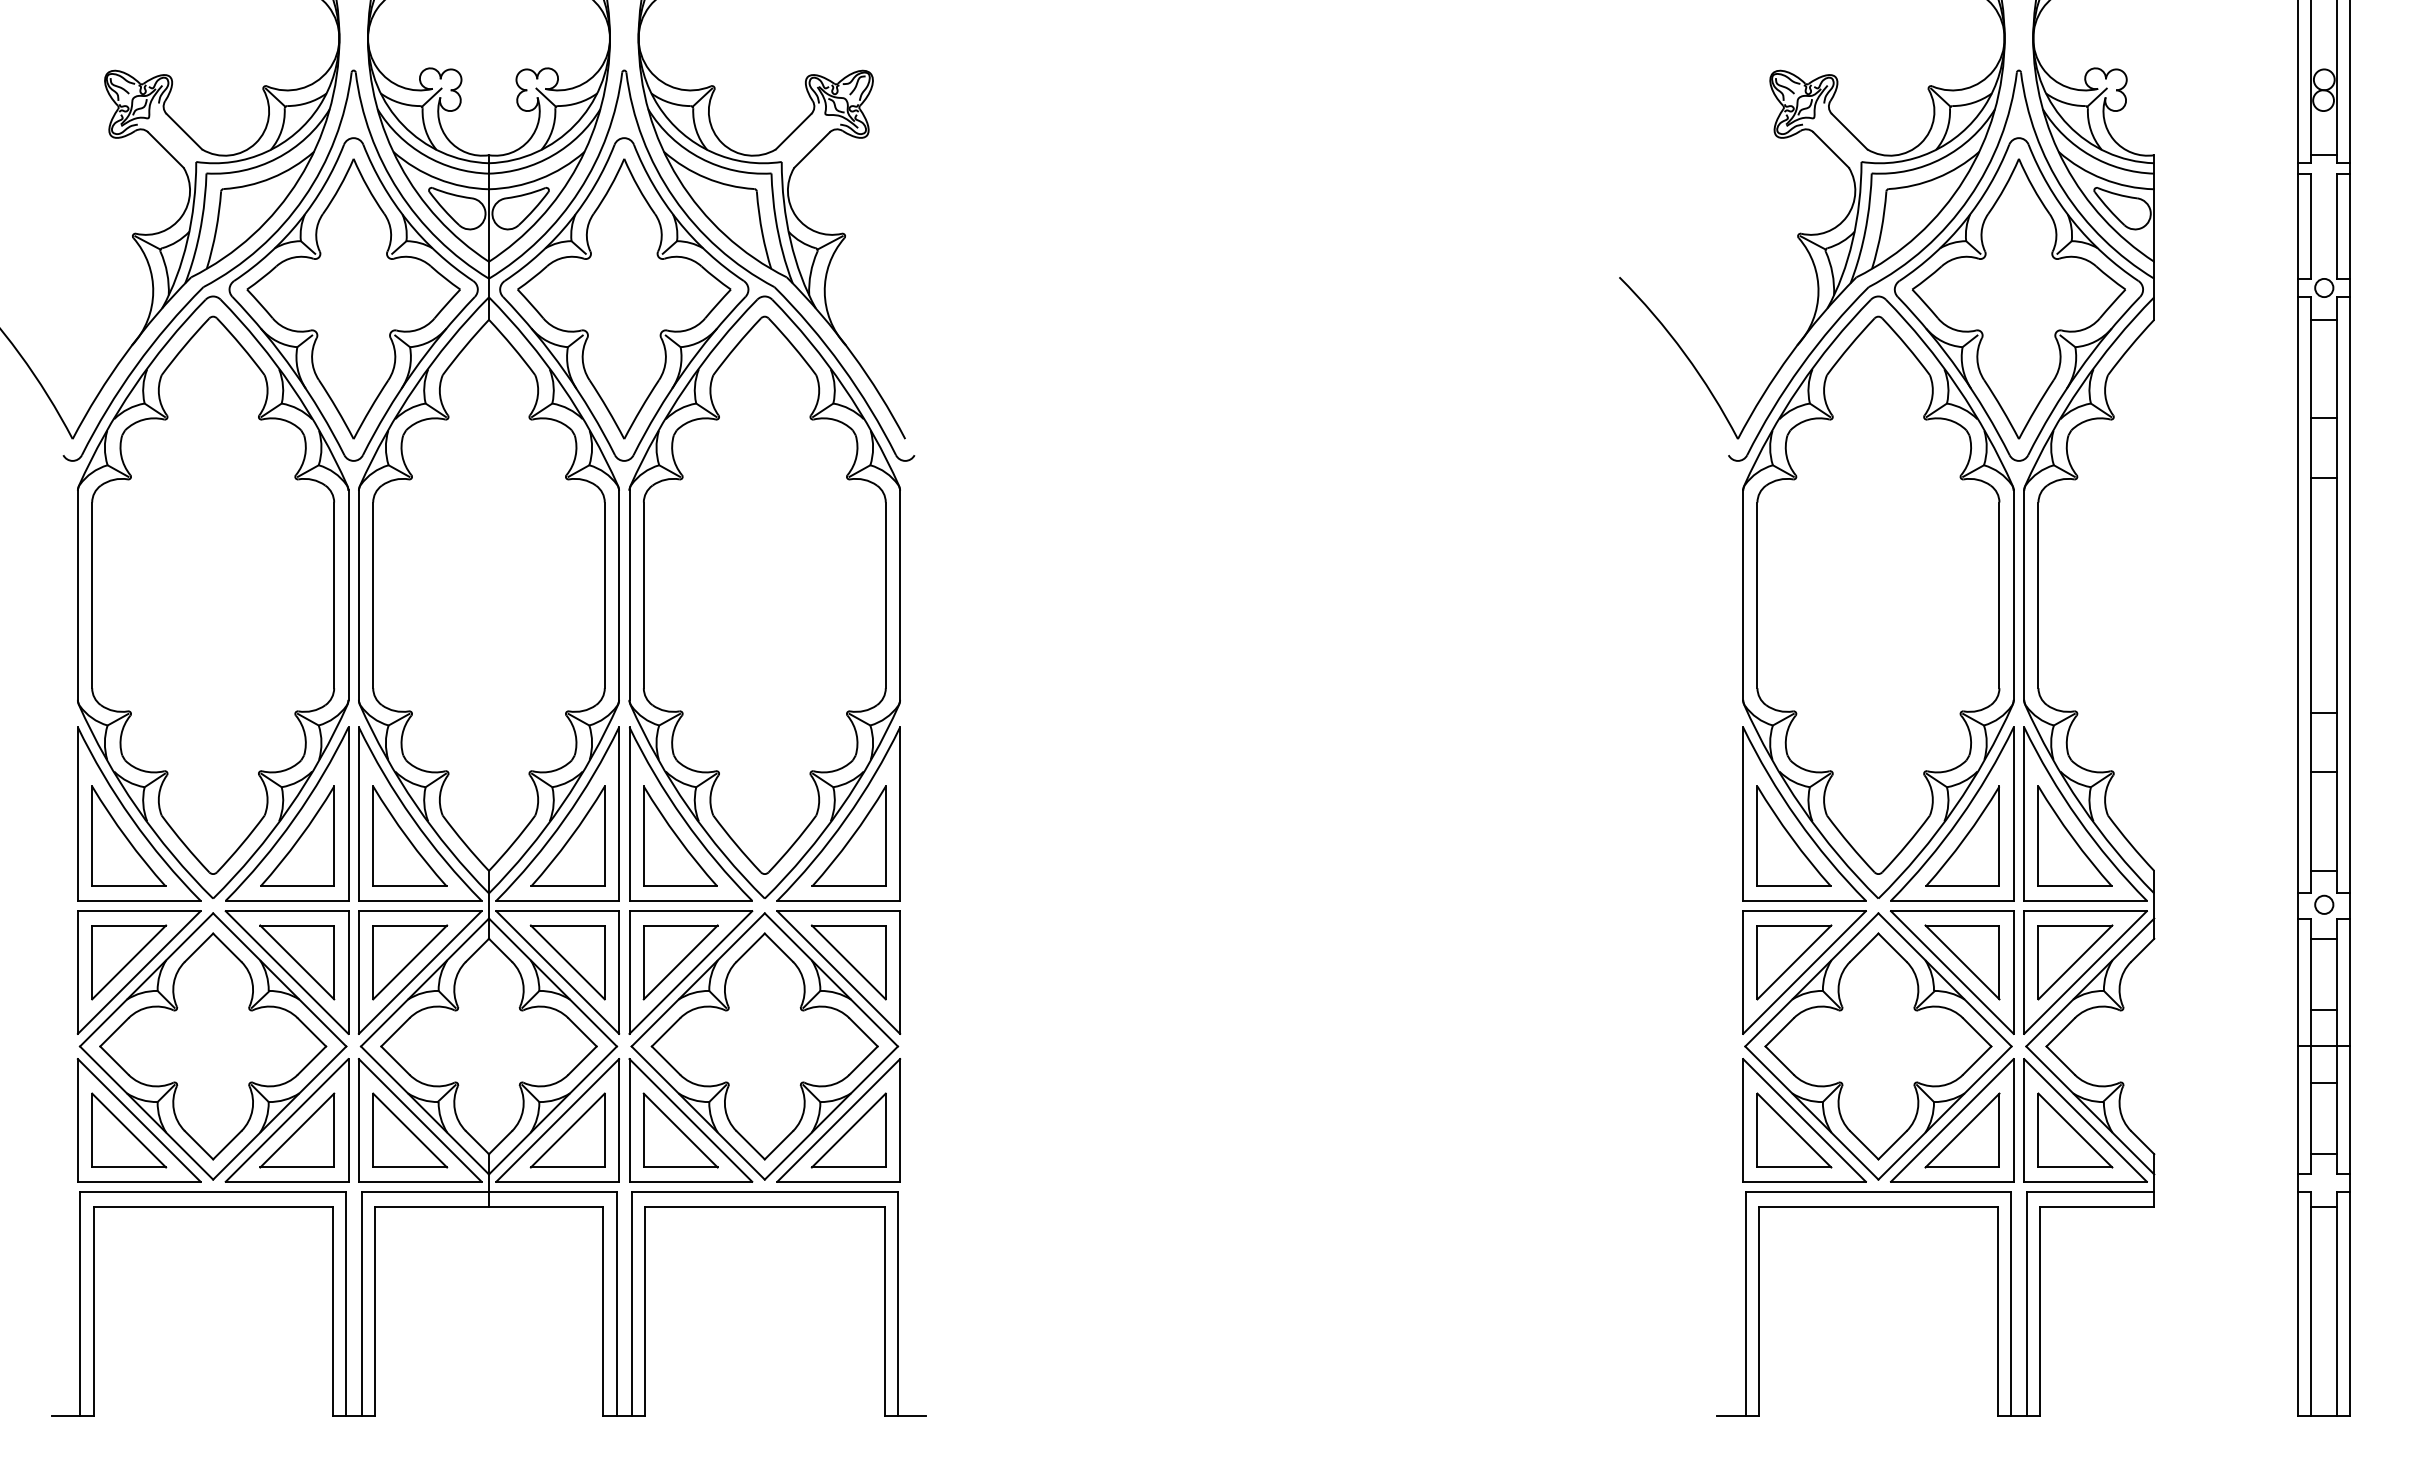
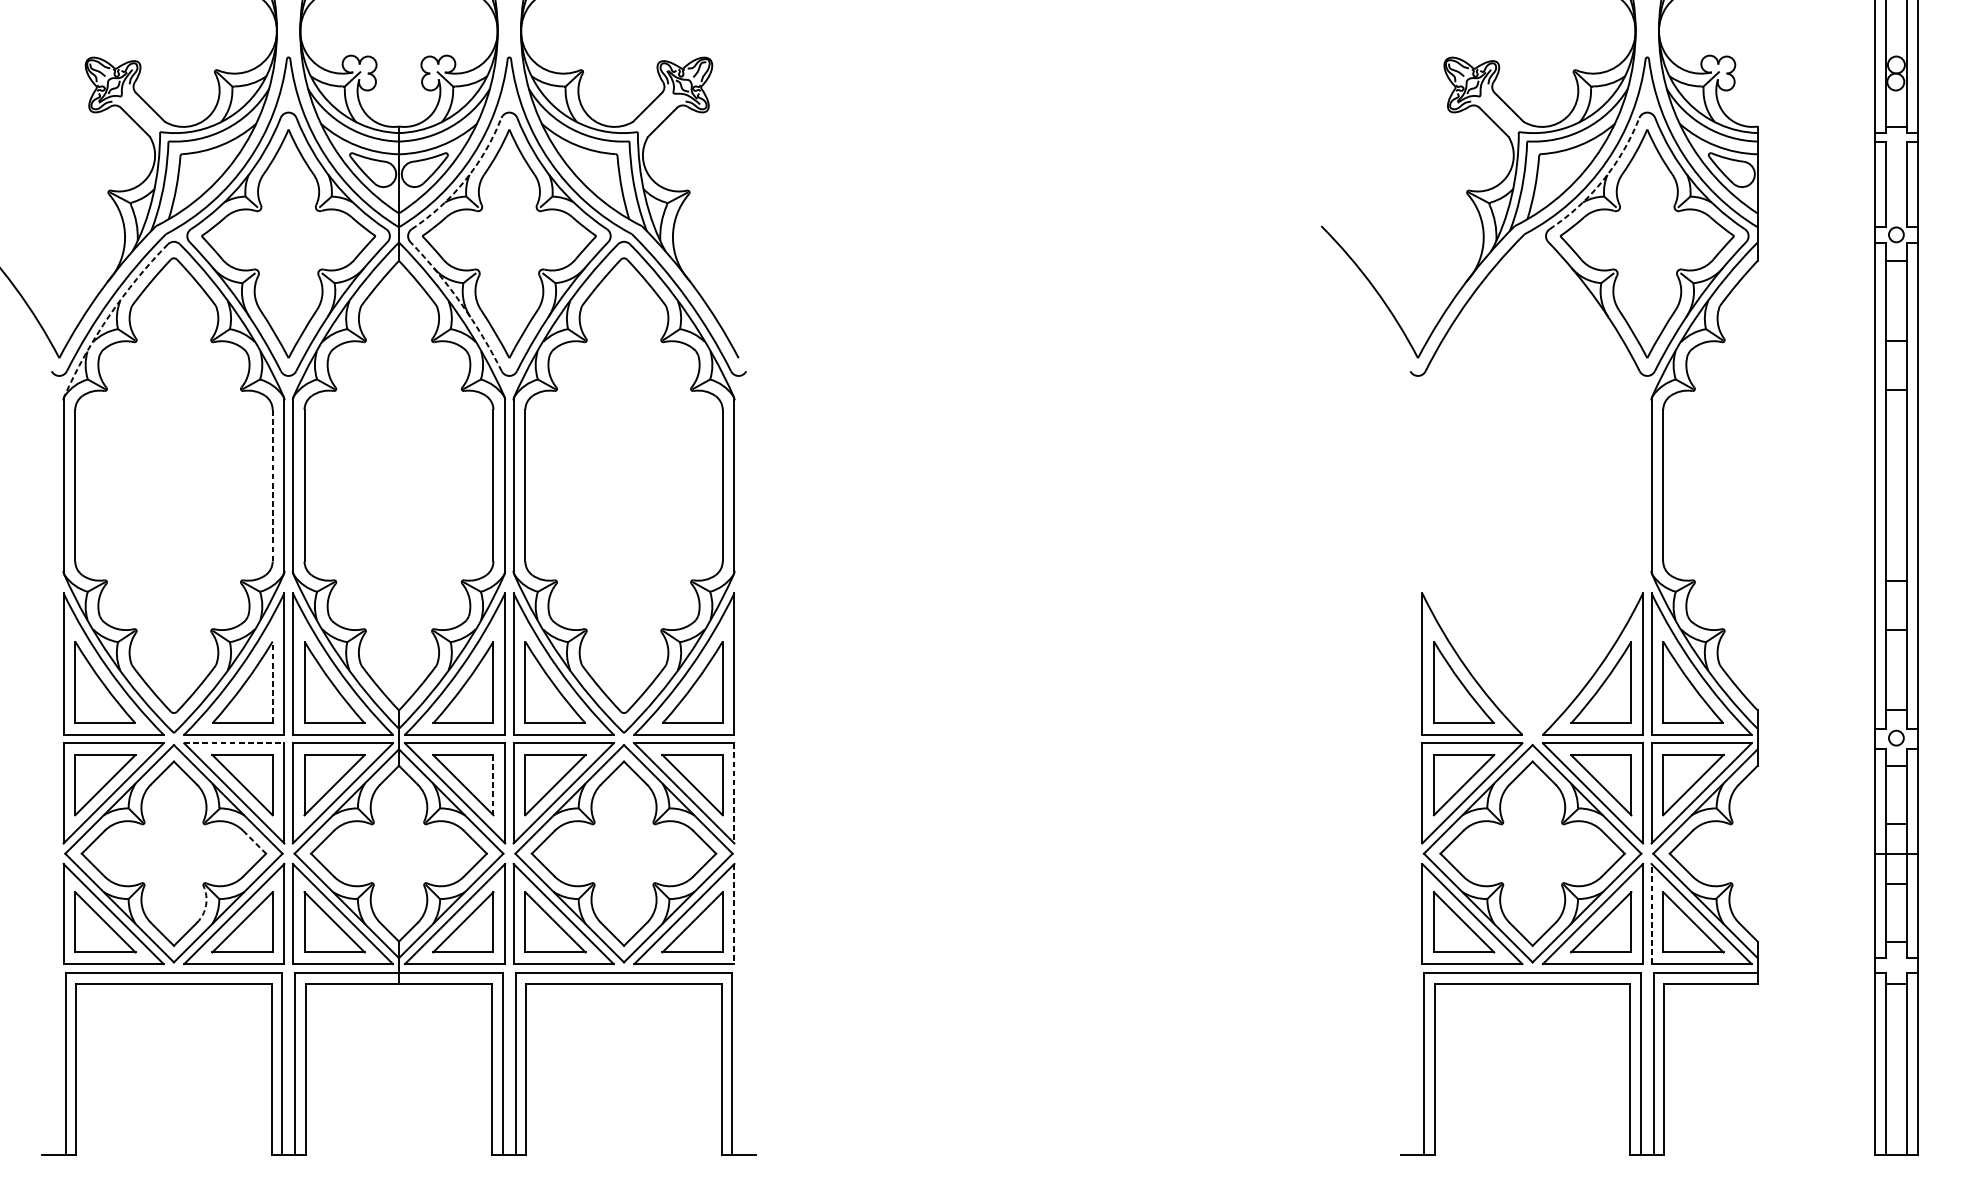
arc: (570, 221) -> (465, 180), solid -> dashed
arc: (1964, 221) -> (1602, 180), solid -> dashed
arc: (564, 371) -> (460, 302), solid -> dashed
arc: (133, 387) -> (108, 316), solid -> dashed
line: (334, 595) -> (272, 485), solid -> dashed
part: (1878, 596) -> (1532, 486), removed
line: (334, 835) -> (272, 681), solid -> dashed
line: (287, 911) -> (234, 743), solid -> dashed
line: (604, 962) -> (493, 785), solid -> dashed
line: (900, 973) -> (734, 794), solid -> dashed
line: (311, 1032) -> (254, 842), solid -> dashed
arc: (252, 1109) -> (206, 905), solid -> dashed
line: (2024, 1119) -> (1651, 913), solid -> dashed
line: (900, 1120) -> (734, 914), solid -> dashed

